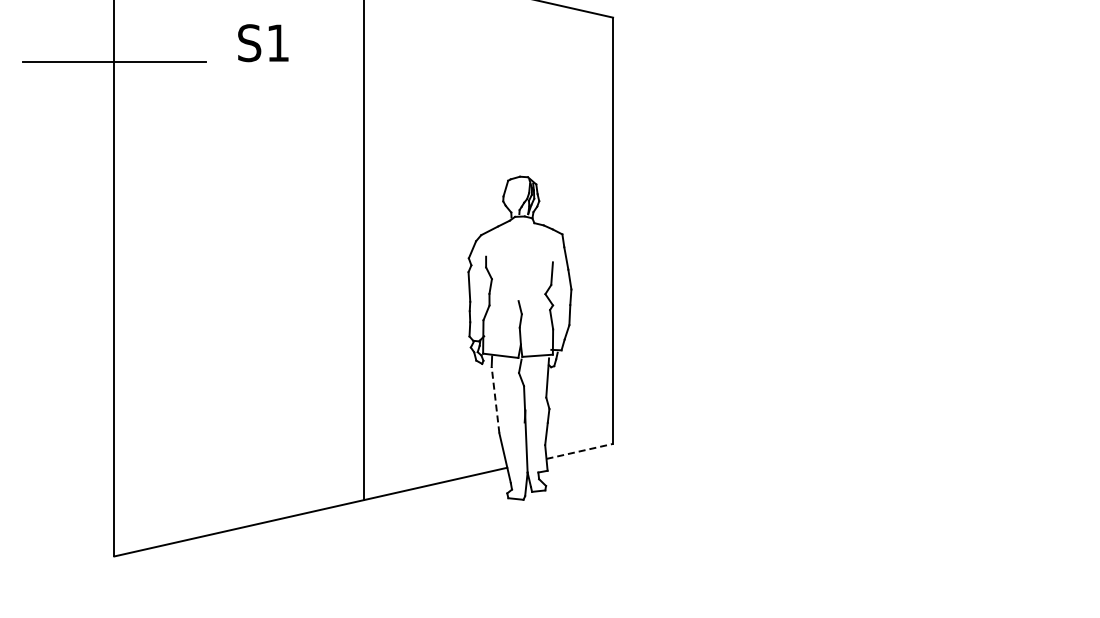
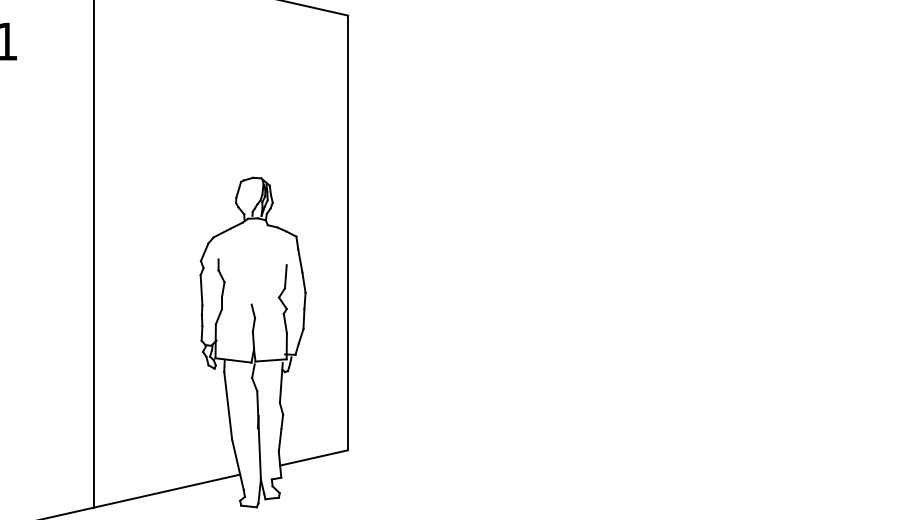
line: (495, 399) -> (228, 405), dashed -> solid
line: (580, 451) -> (314, 458), dashed -> solid

